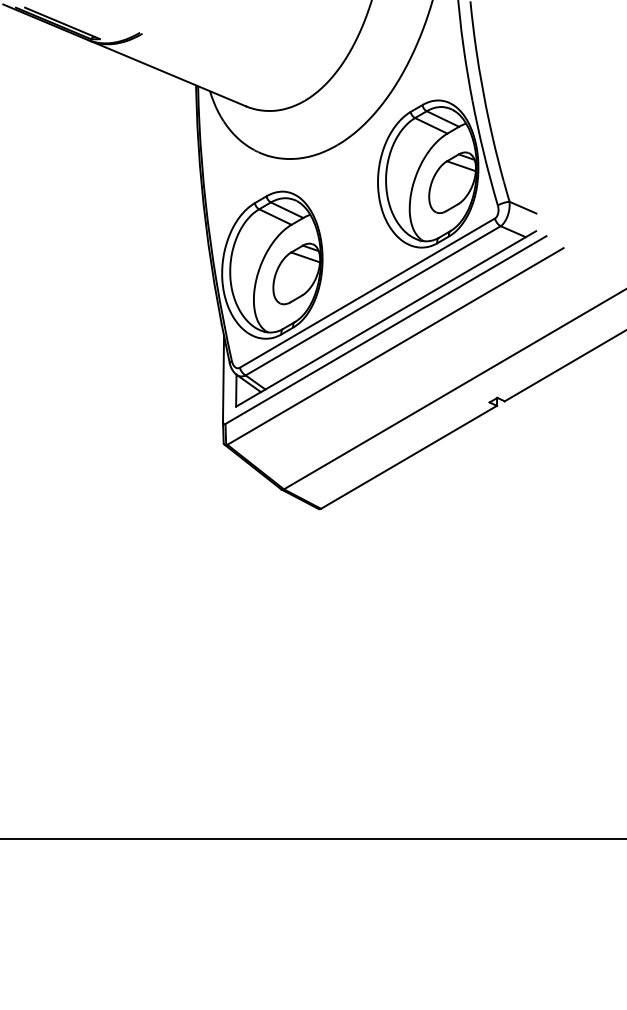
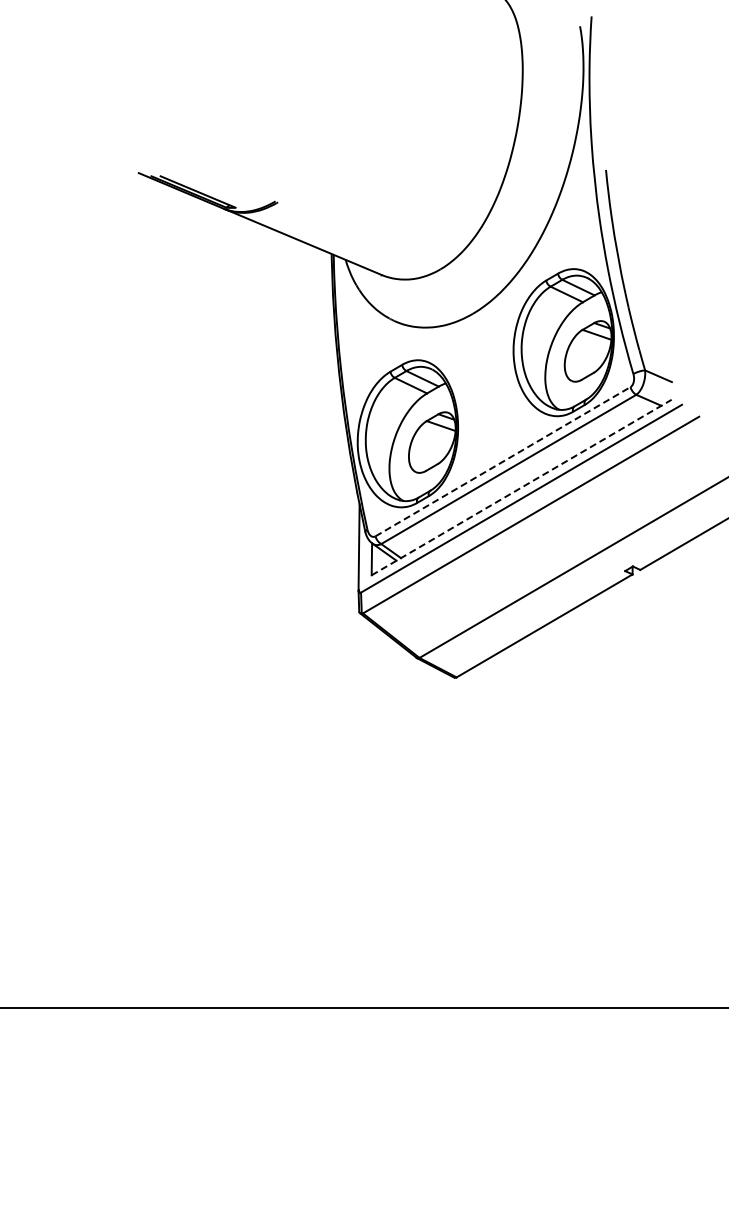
line: (367, 292) -> (503, 461), solid -> dashed
line: (385, 318) -> (521, 487), solid -> dashed

